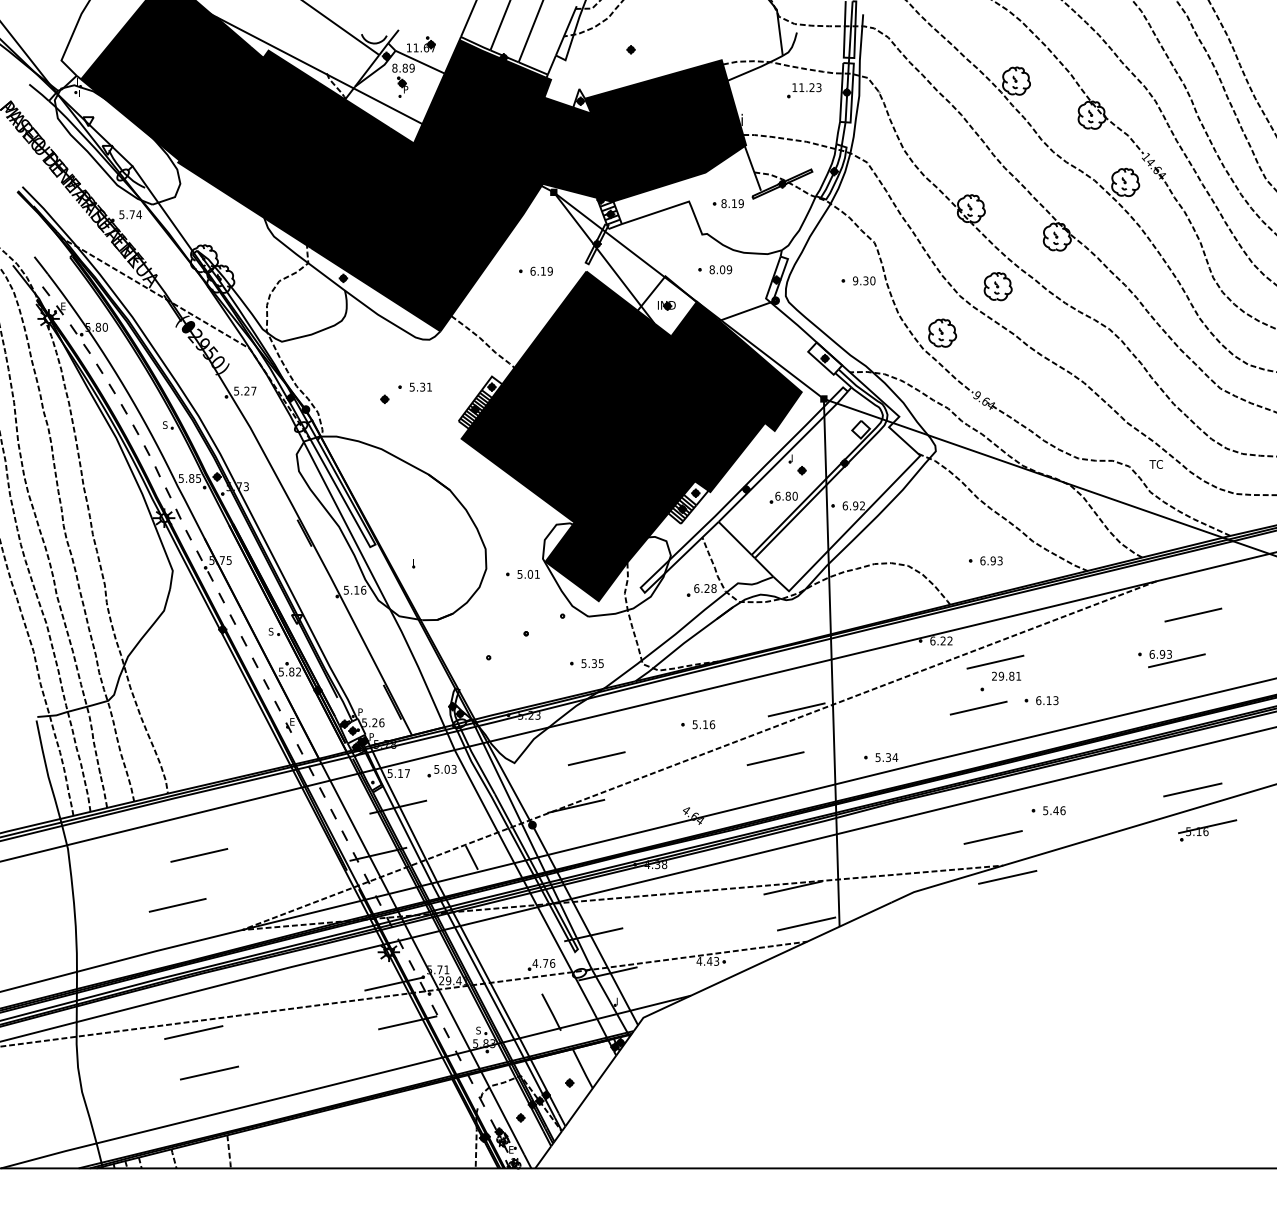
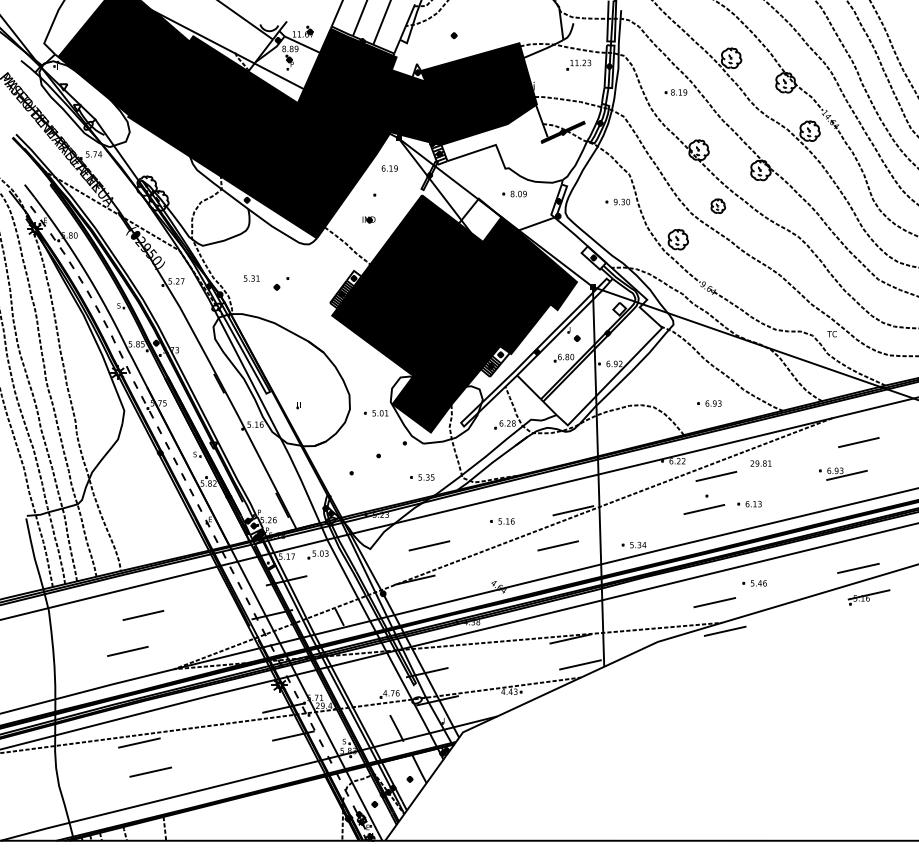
part: (727, 203) -> (675, 92), moved
text: (541, 270) -> (389, 167), moved
part: (997, 286) -> (717, 206), size x0.7
part: (666, 305) -> (368, 219), moved
text: (420, 386) -> (251, 278), moved
text: (1006, 675) -> (761, 463), moved

